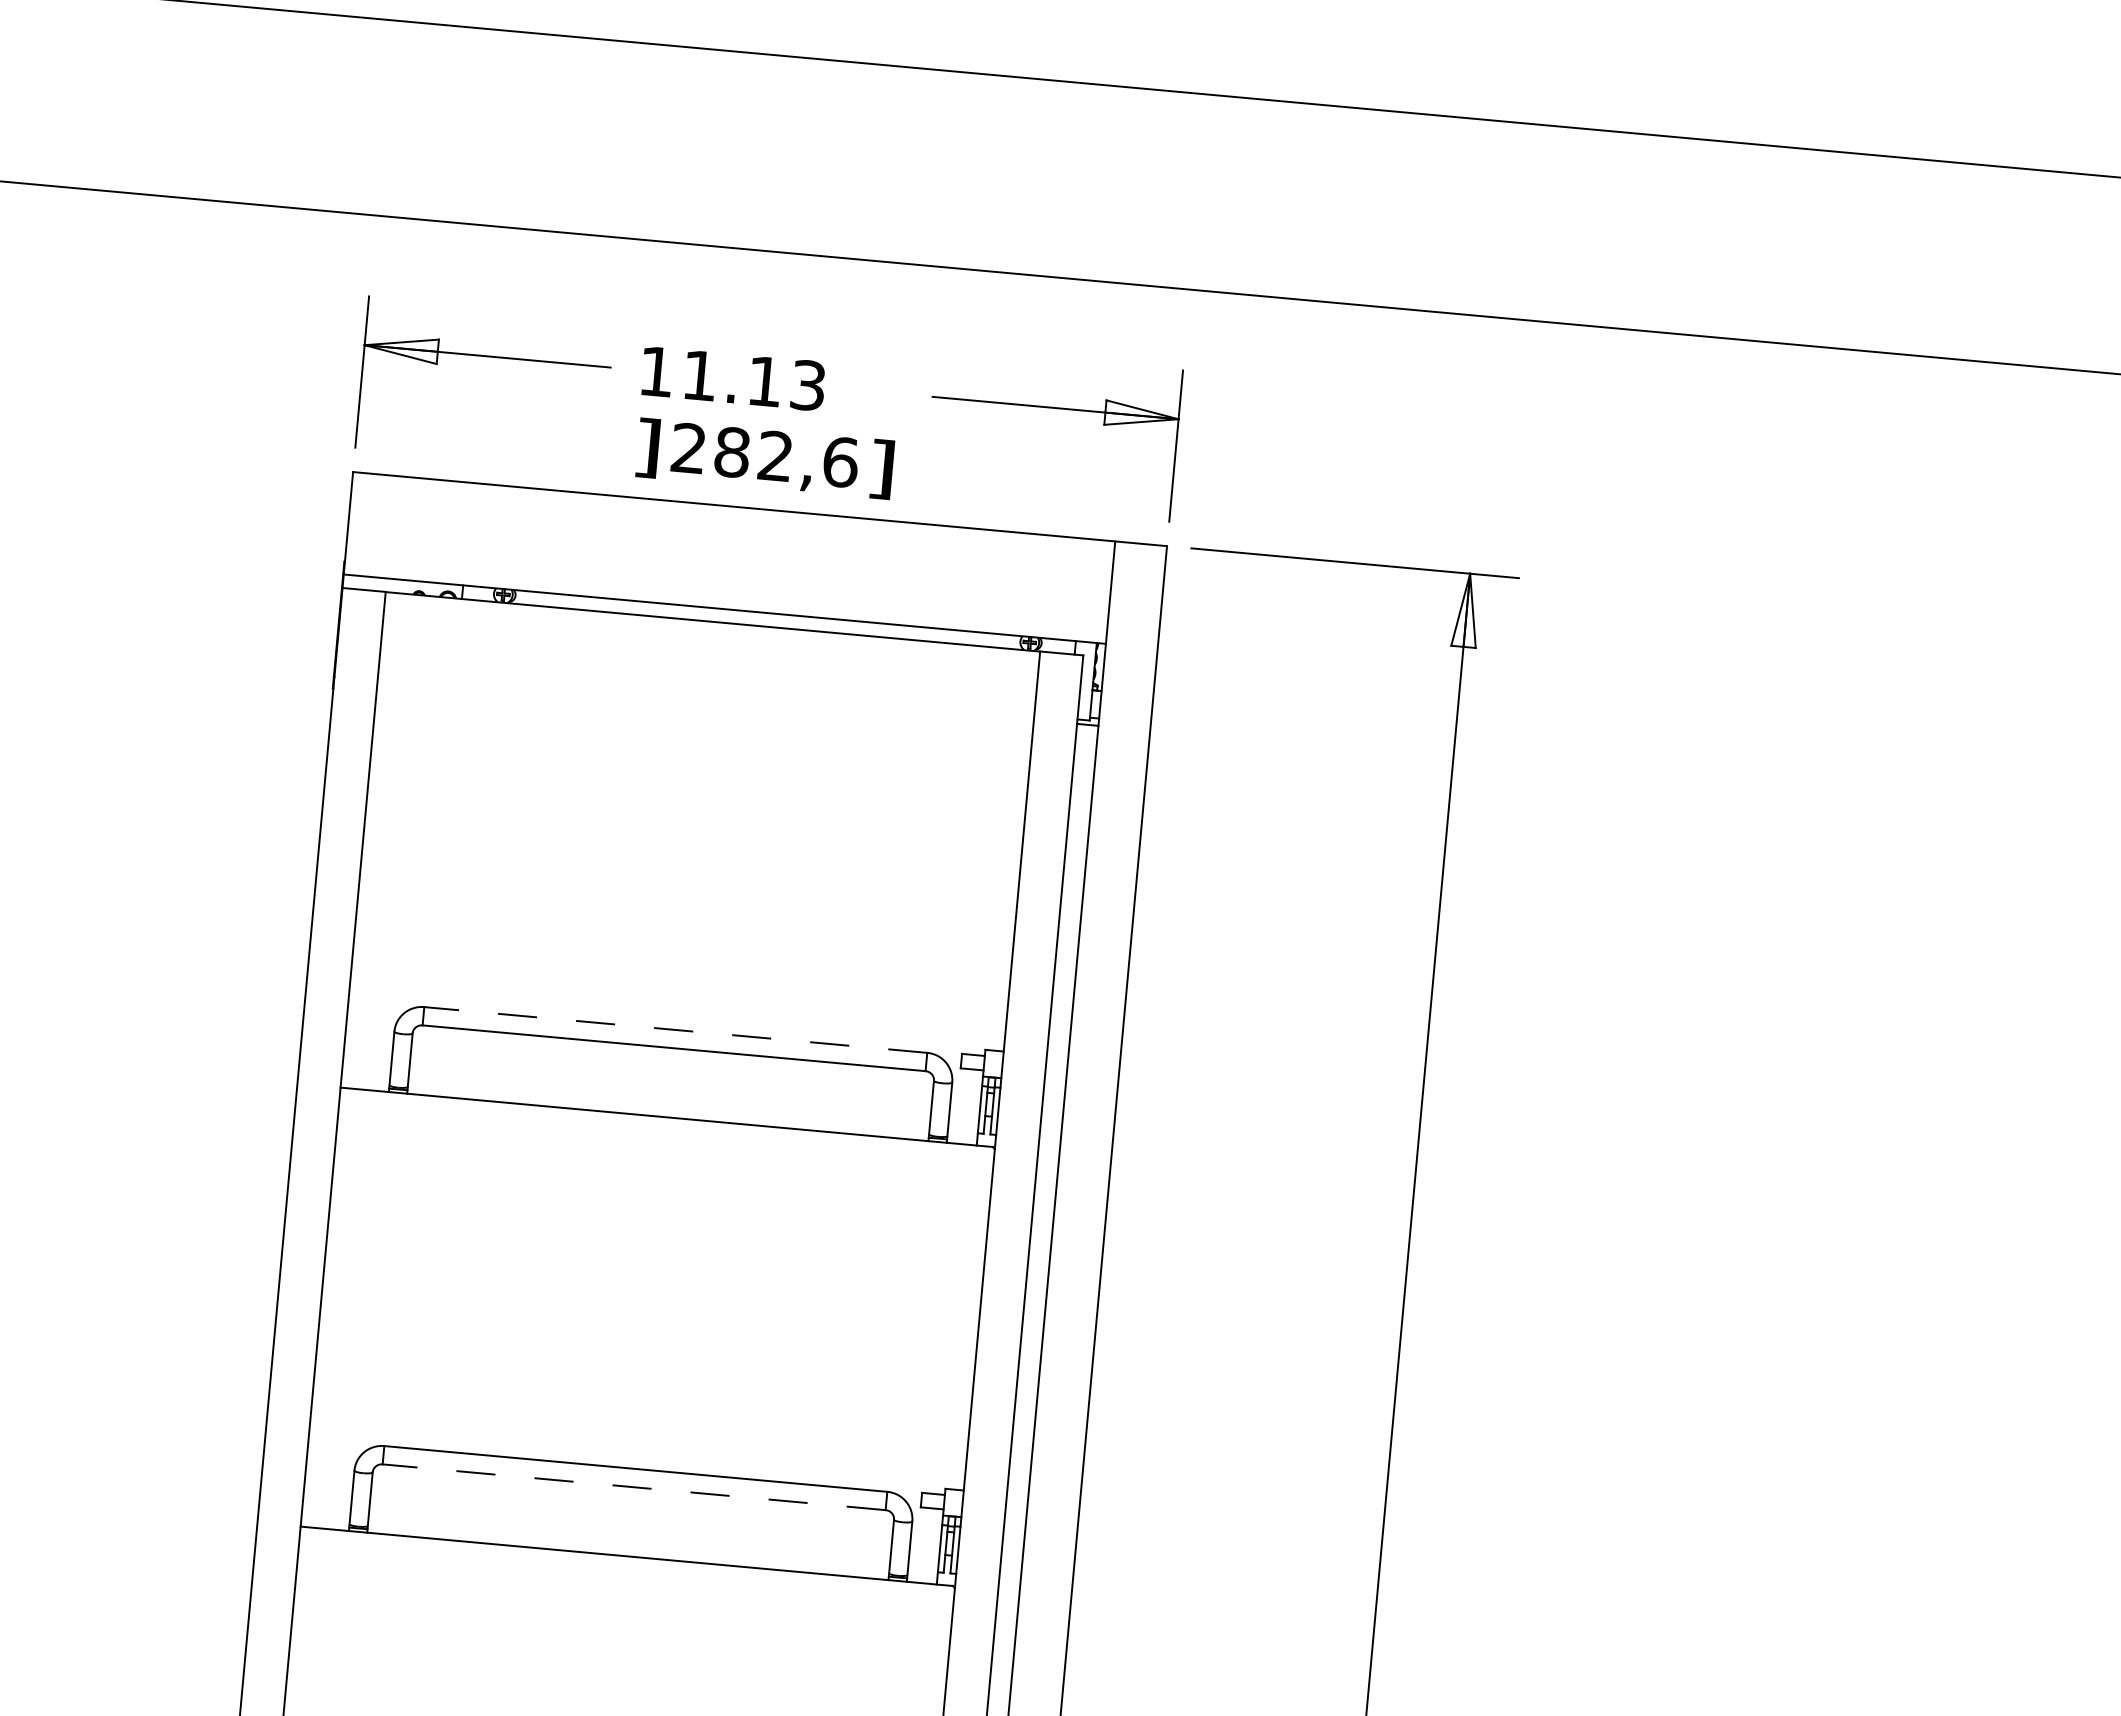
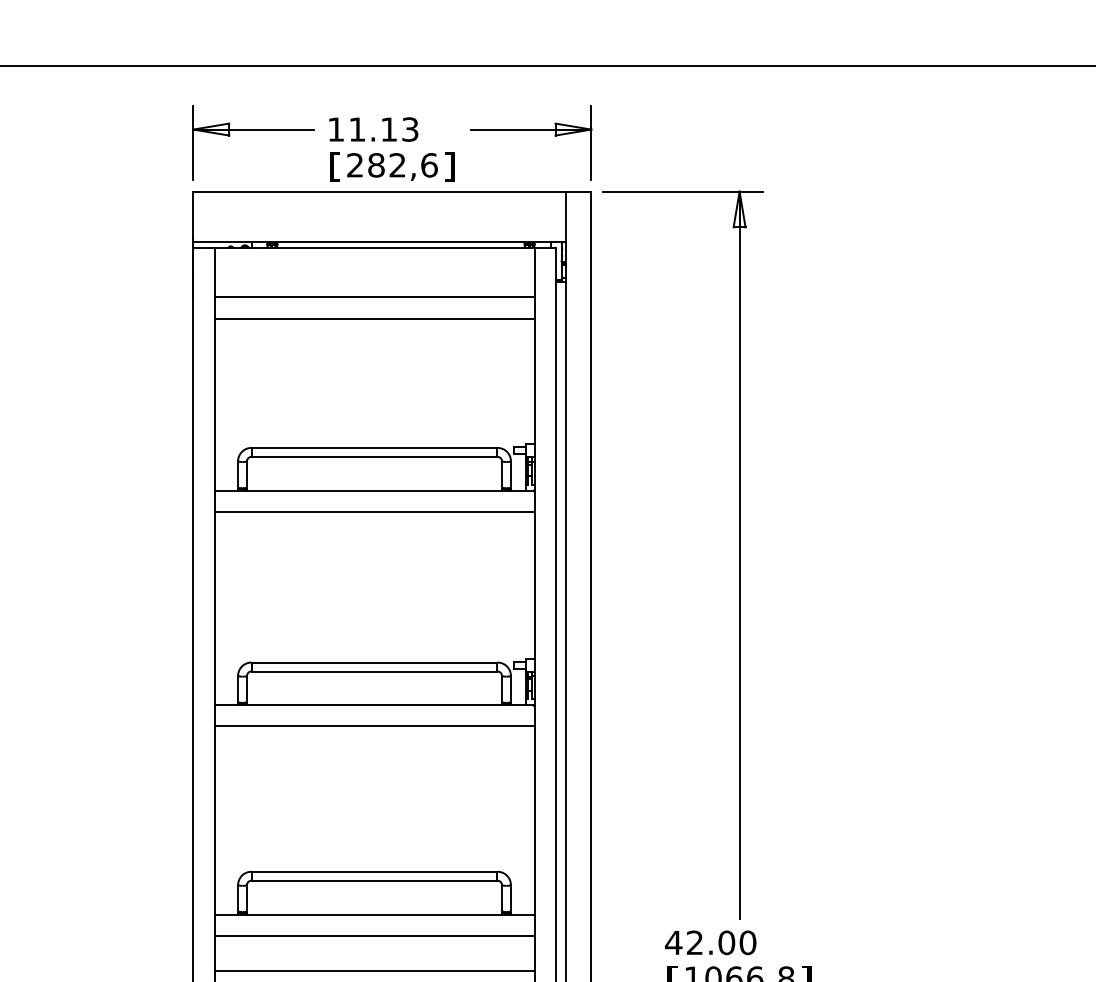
text: (648, 447) -> (335, 166), ] -> [
line: (703, 722) -> (374, 297), added
line: (699, 765) -> (374, 318), added
line: (675, 1029) -> (374, 447), dashed -> solid
line: (663, 1159) -> (374, 511), added
line: (634, 1487) -> (374, 671), dashed -> solid
line: (623, 1599) -> (374, 726), added

